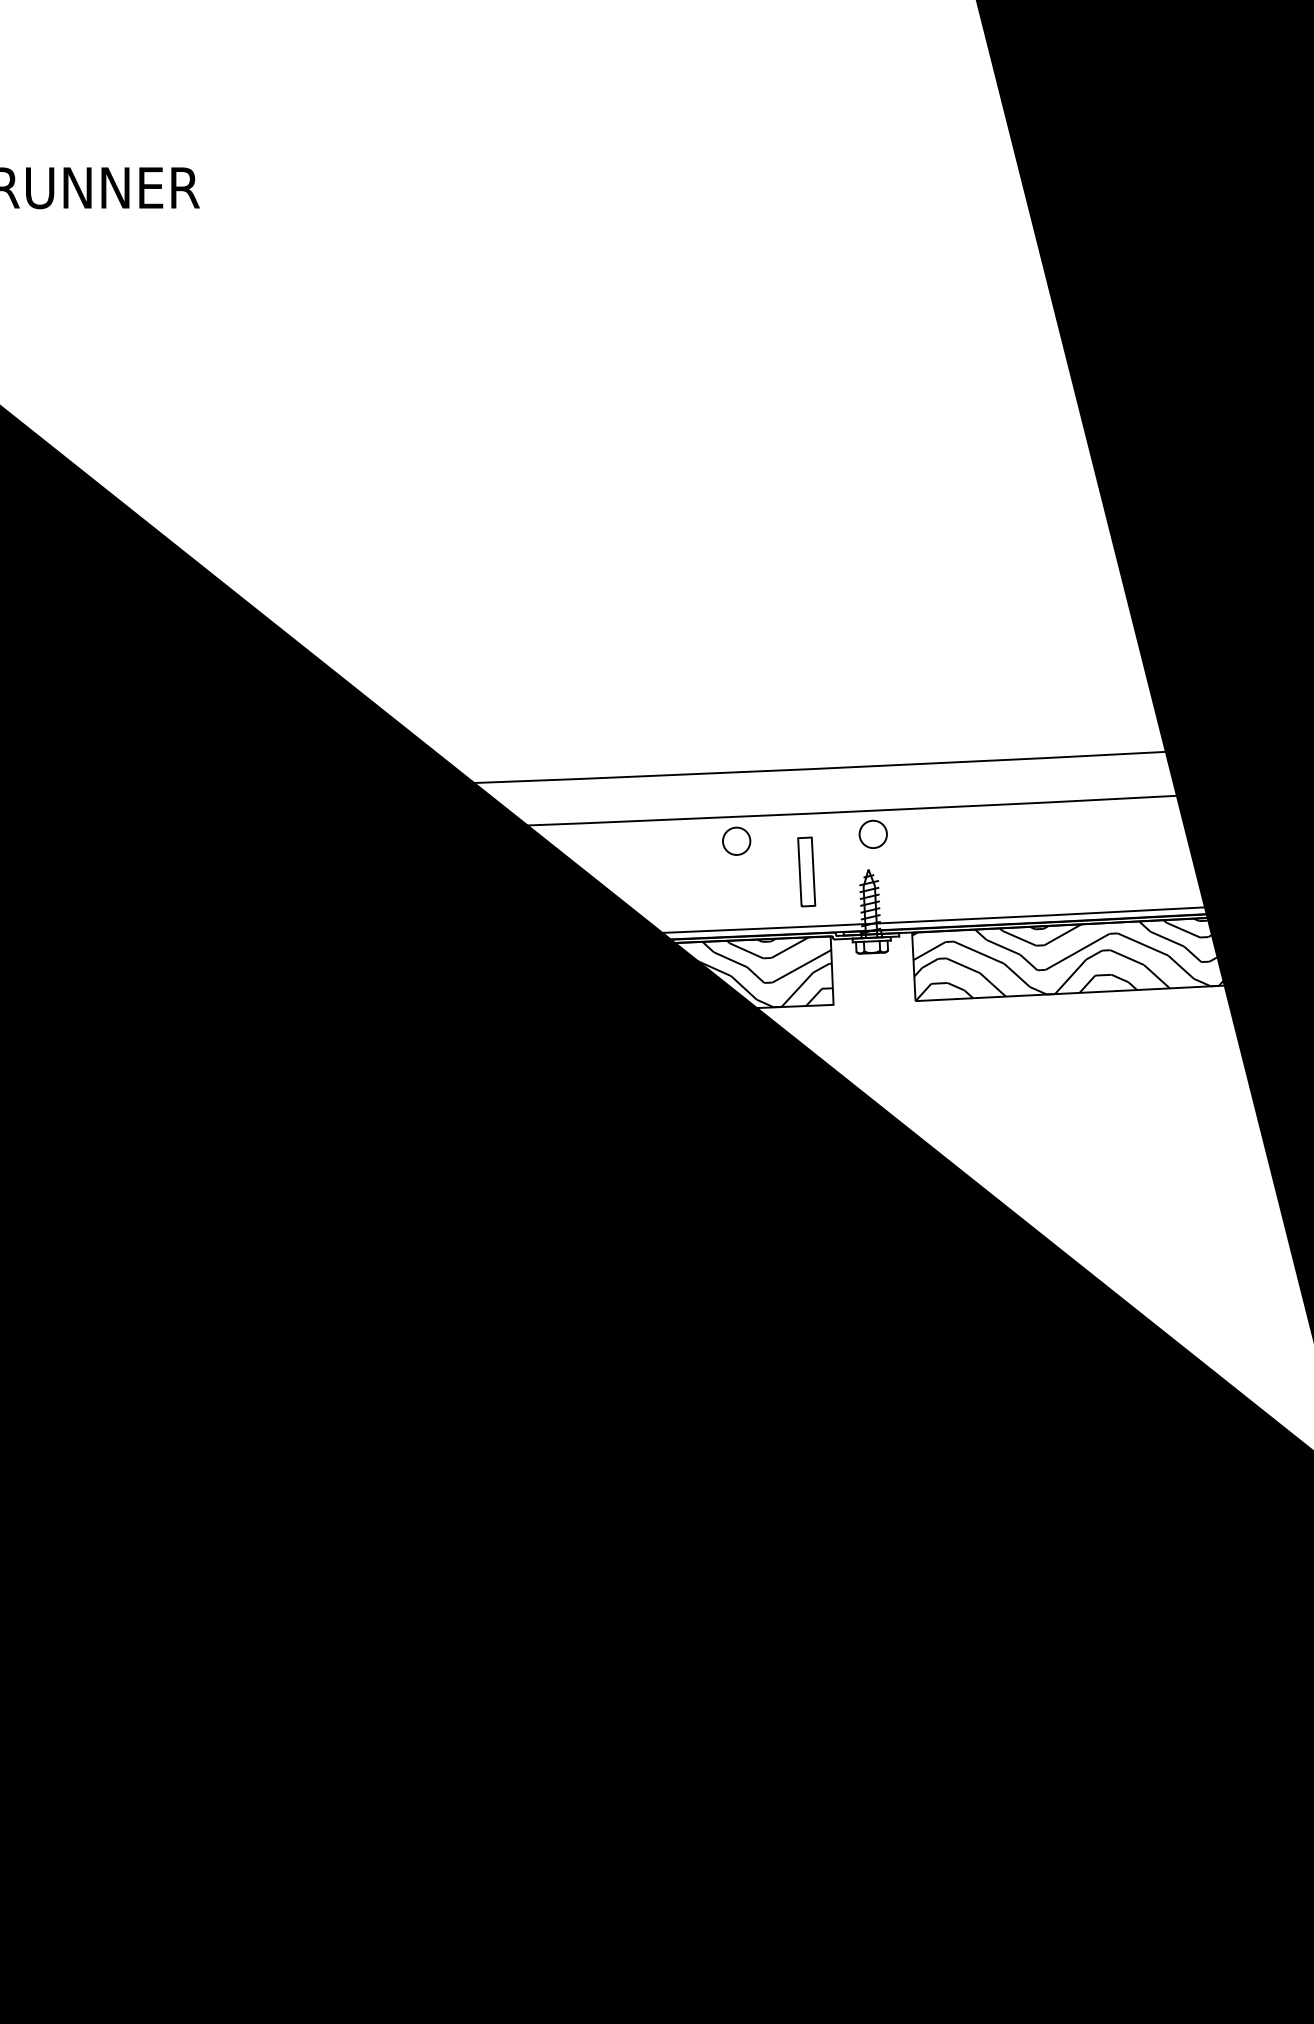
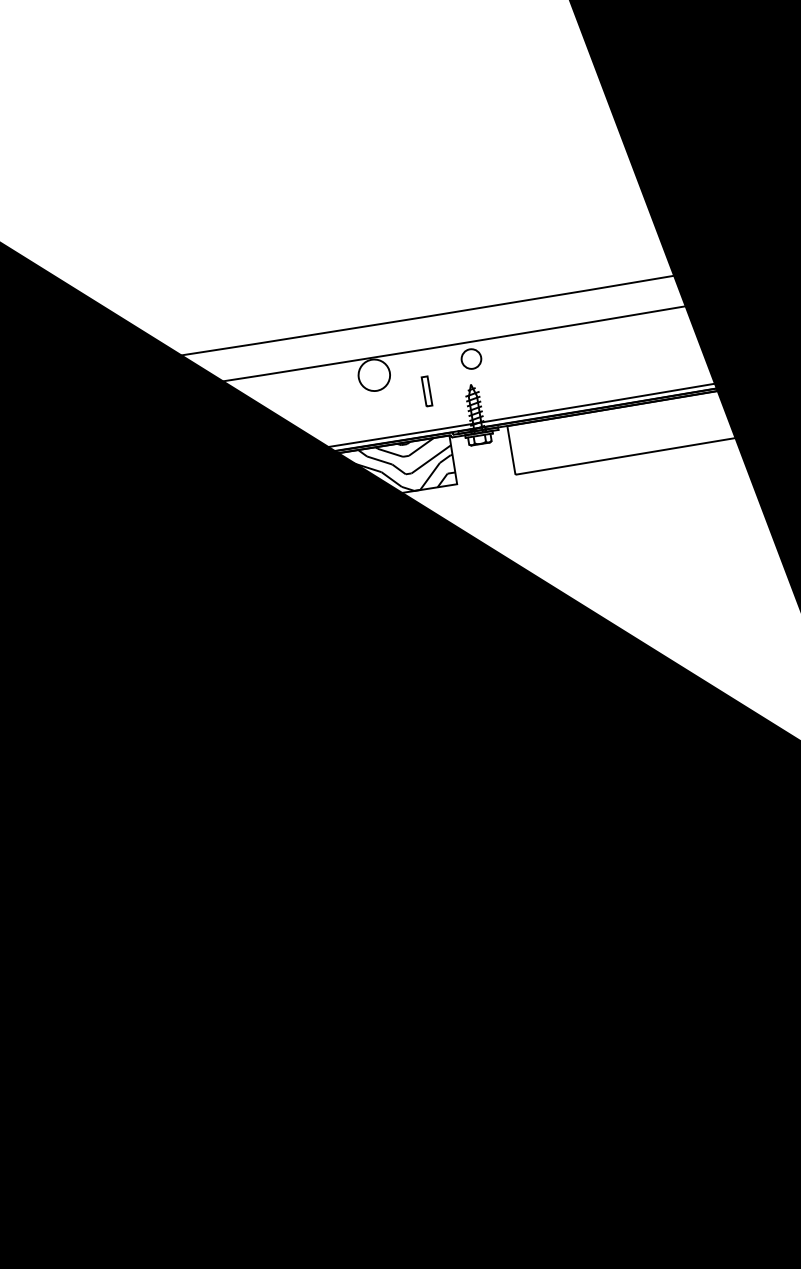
circle: (736, 840) -> (374, 374), size x1.6
part: (806, 871) -> (426, 391), size x0.6
hatch: (1090, 958) -> (637, 429), removed

